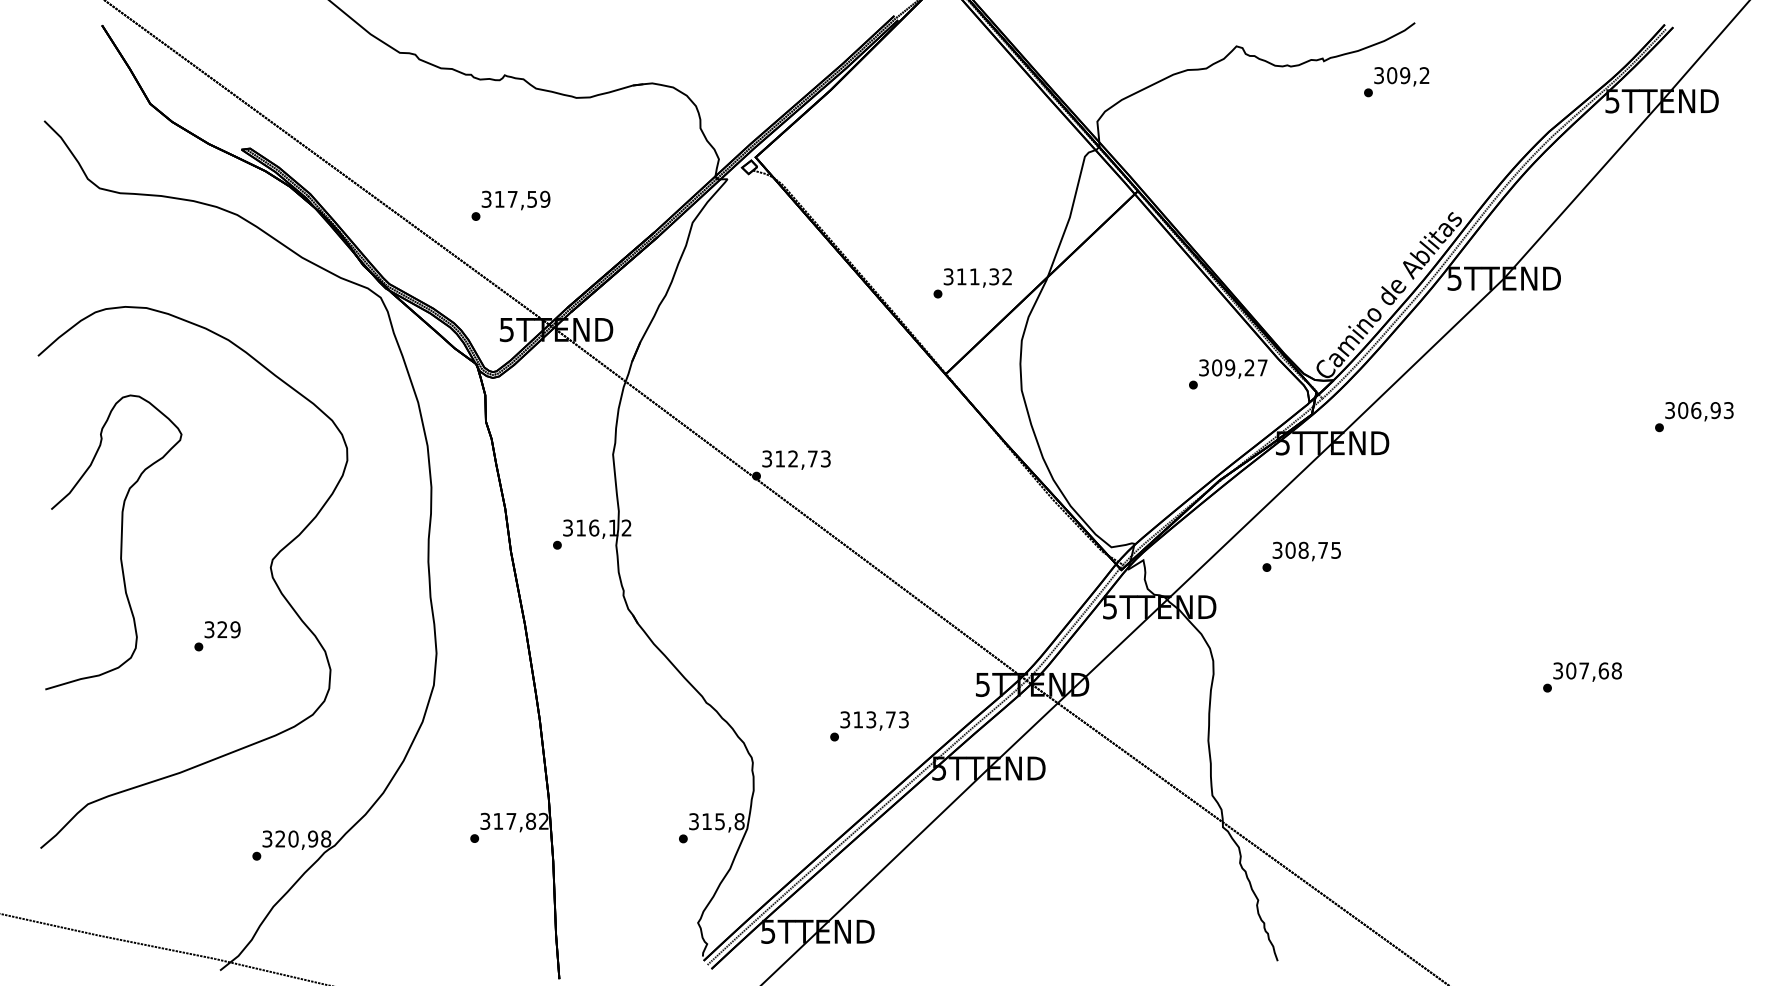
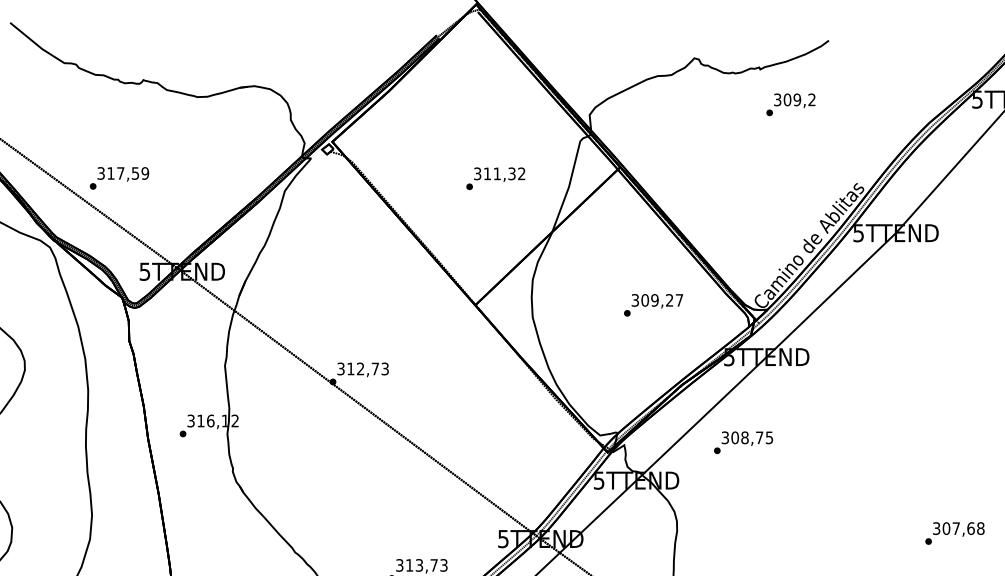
text: (1396, 82) -> (790, 105), moved
text: (510, 205) -> (119, 178), moved
text: (972, 283) -> (495, 178), moved
text: (1228, 374) -> (653, 305), moved

